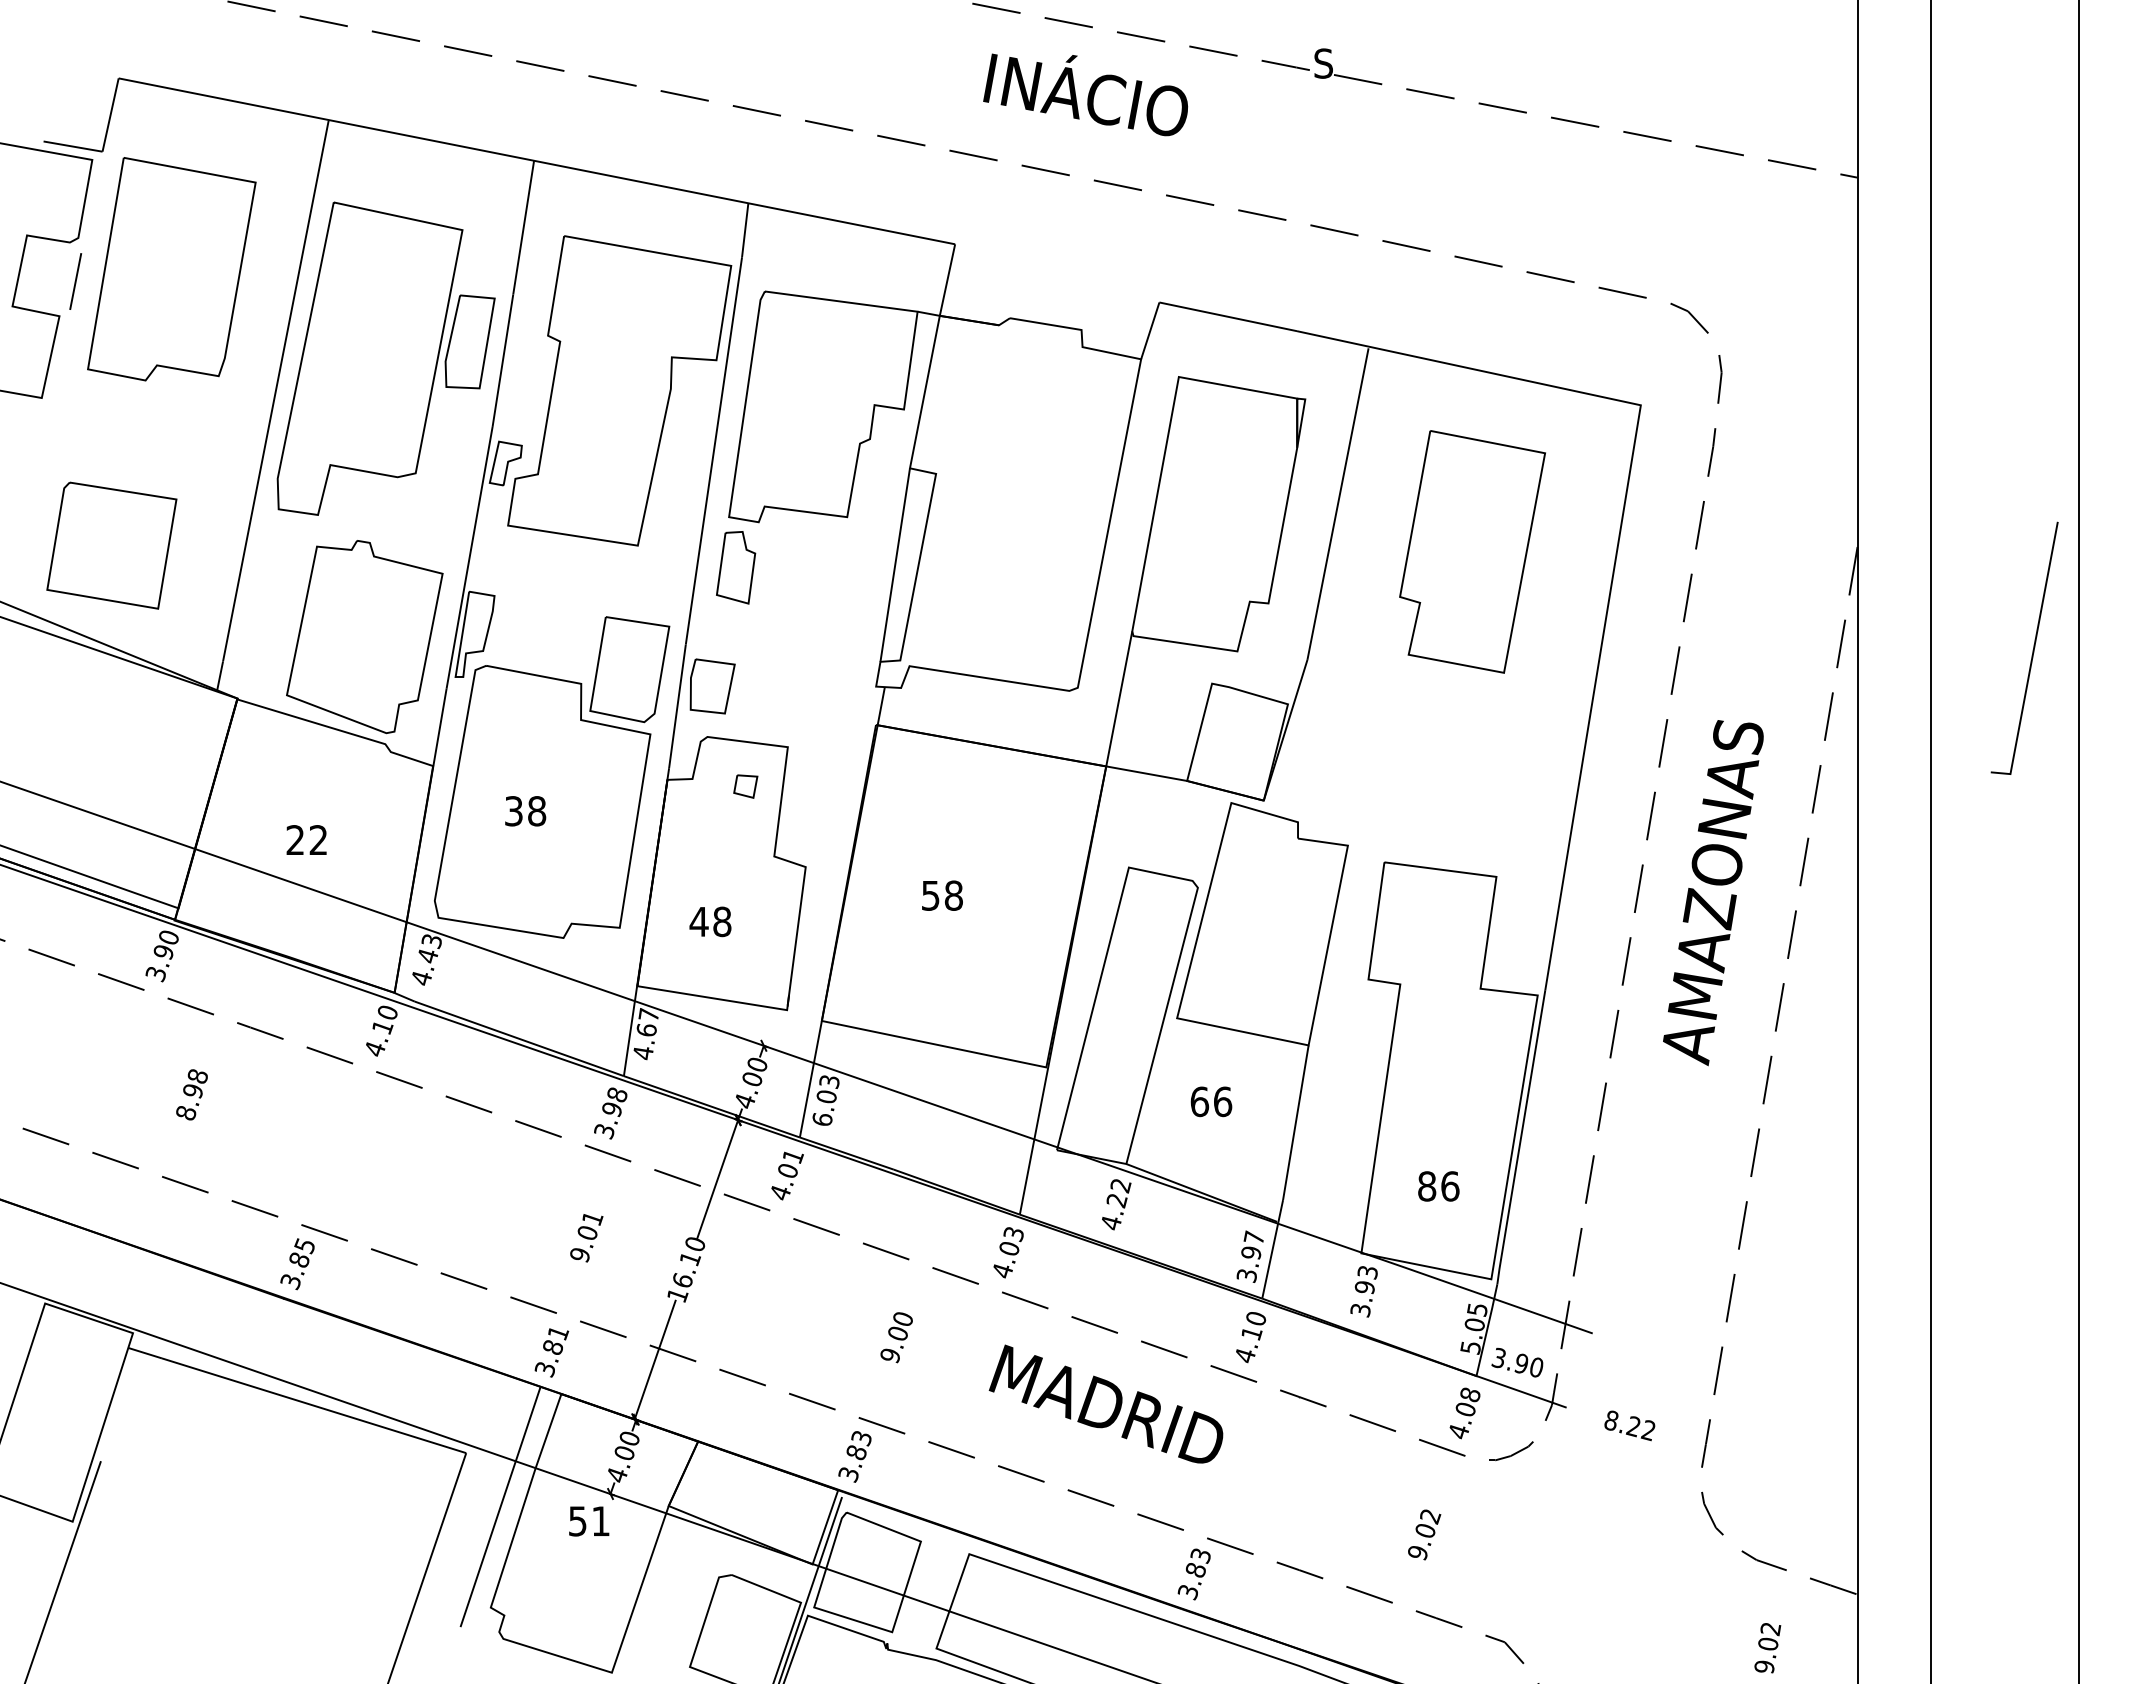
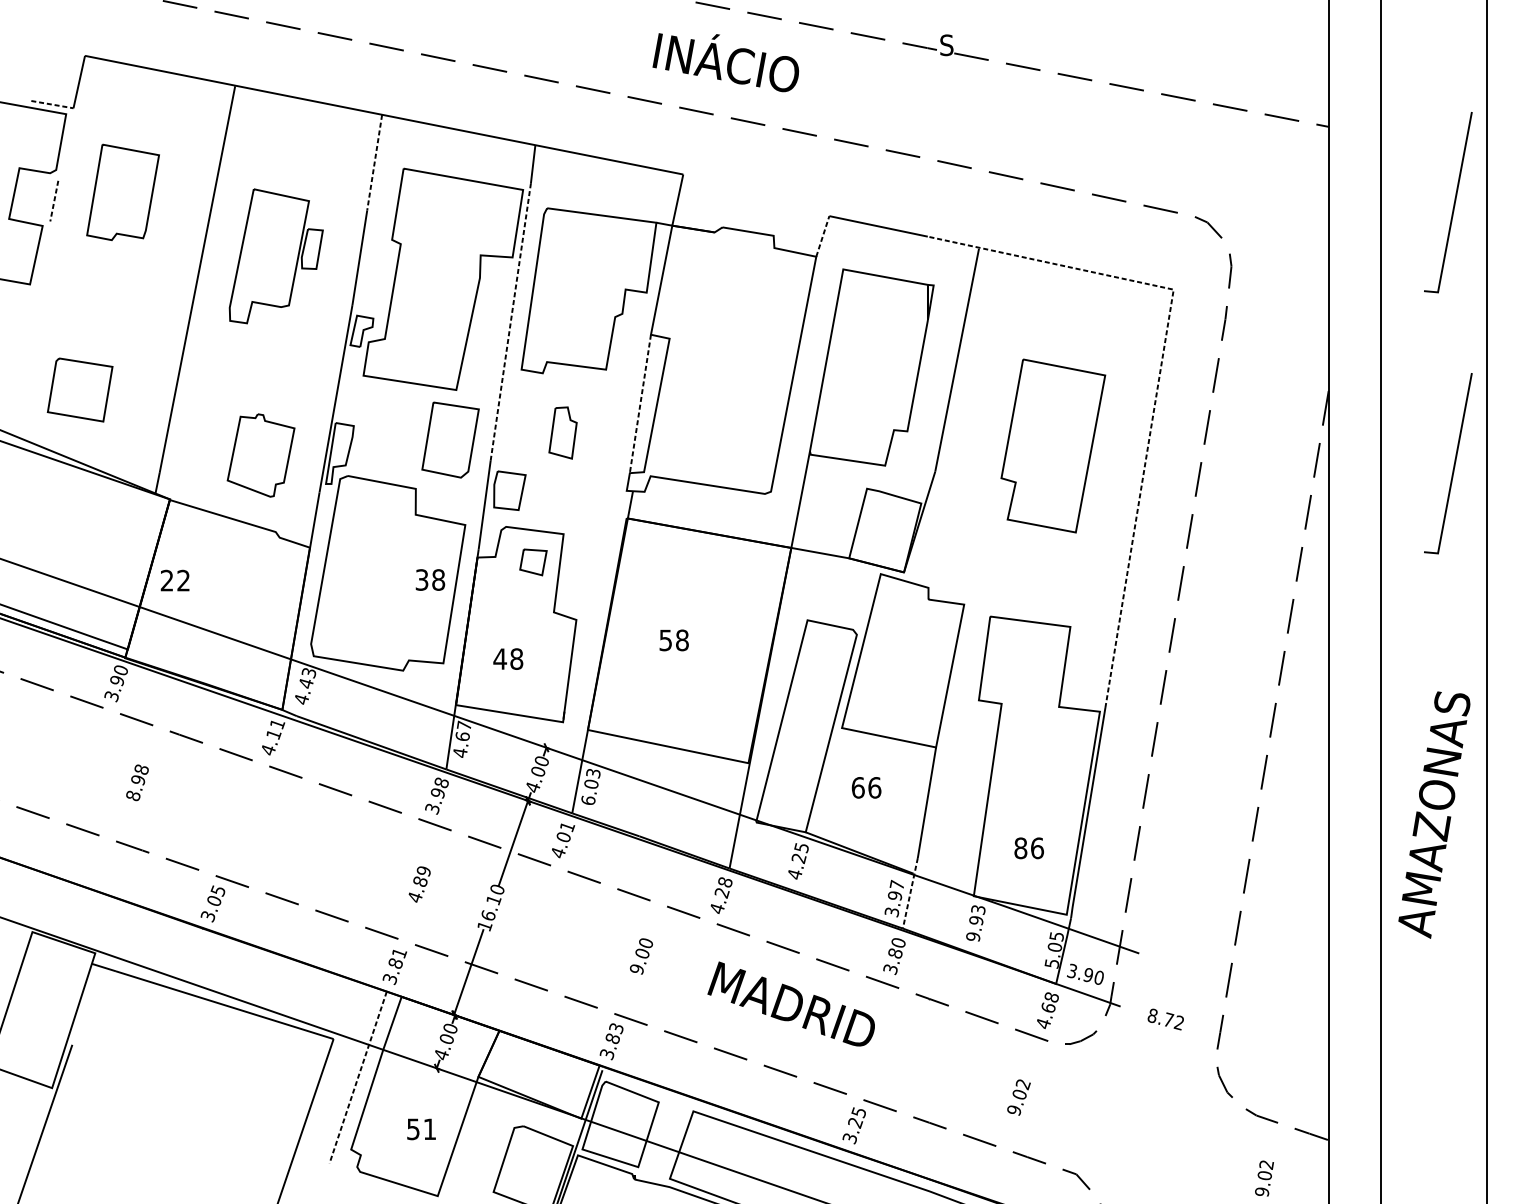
text: (1085, 94) -> (725, 62), moved
line: (73, 146) -> (52, 104), solid -> dashed
line: (523, 227) -> (374, 162), solid -> dashed
part: (171, 269) -> (122, 192), size x0.6
line: (75, 281) -> (54, 201), solid -> dashed
line: (2032, 285) -> (1453, 203), added
line: (1150, 330) -> (823, 236), solid -> dashed
part: (385, 358) -> (275, 256), size x0.6
line: (713, 450) -> (510, 321), solid -> dashed
line: (1621, 523) -> (1159, 374), solid -> dashed
part: (111, 545) -> (79, 389), size x0.7
part: (1472, 551) -> (1053, 445), moved
line: (895, 565) -> (640, 404), solid -> dashed
part: (736, 567) -> (563, 432), moved
part: (364, 637) -> (260, 455), size x0.6
part: (629, 669) -> (450, 440), moved
part: (745, 786) -> (533, 562), size x1.6
text: (525, 811) -> (430, 580), moved
text: (306, 839) -> (175, 580), moved
text: (1713, 893) -> (1434, 815), moved
text: (387, 1012) -> (277, 723), 4.10 -> 4.11
text: (1120, 1186) -> (801, 848), 4.22 -> 4.25
text: (586, 1236) -> (419, 884), 9.01 -> 4.89
text: (1011, 1241) -> (723, 887), 4.03 -> 4.28
line: (1272, 1249) -> (910, 893), solid -> dashed
text: (299, 1259) -> (214, 900), 3.85 -> 3.05
text: (1360, 1310) -> (973, 937), 3.93 -> 9.93
text: (1248, 1344) -> (893, 961), 4.10 -> 3.80
text: (1465, 1409) -> (1048, 1007), 4.08 -> 4.68
text: (1633, 1426) -> (1168, 1020), 8.22 -> 8.72
line: (500, 1506) -> (358, 1077), solid -> dashed
text: (589, 1521) -> (421, 1129), moved
text: (1197, 1563) -> (856, 1118), 3.83 -> 3.25

